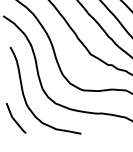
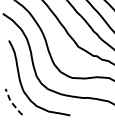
line: (13, 119) -> (11, 103), solid -> dashed

